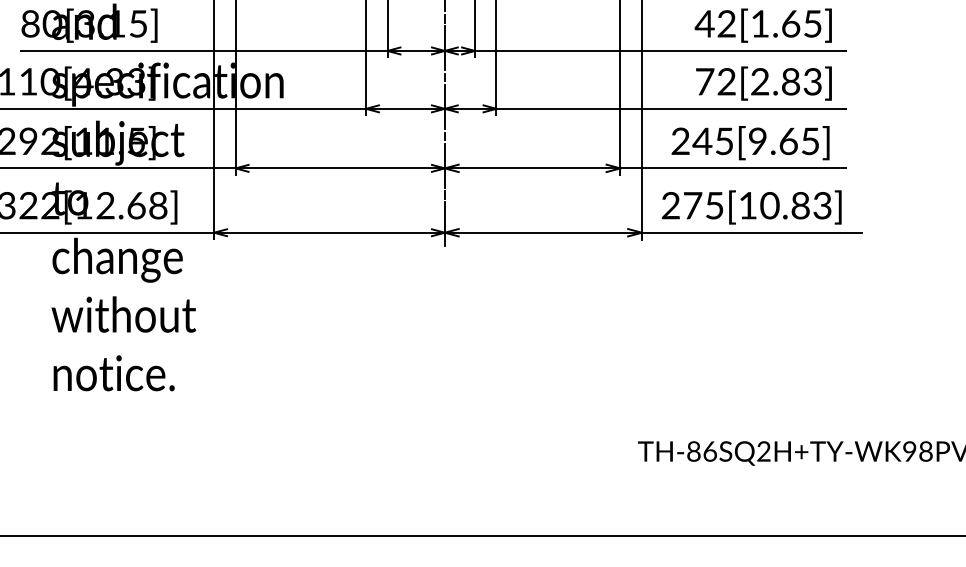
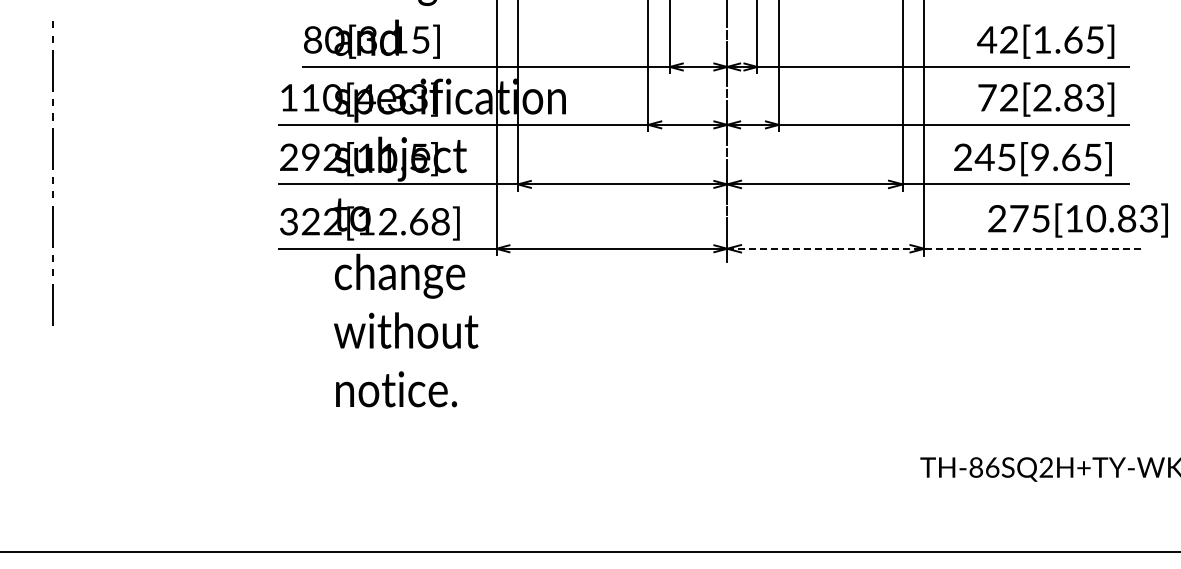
text: (751, 207) -> (1077, 220), moved
line: (654, 232) -> (936, 248), solid -> dashed

